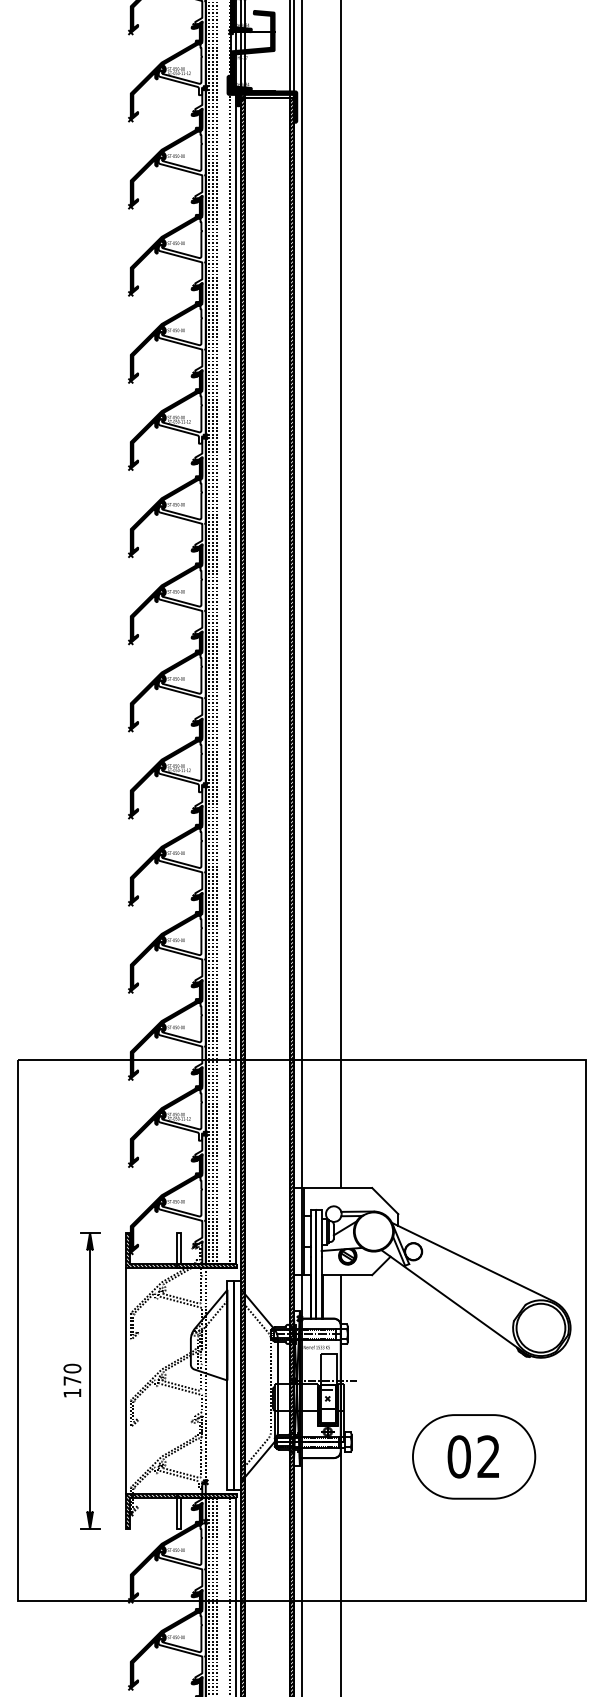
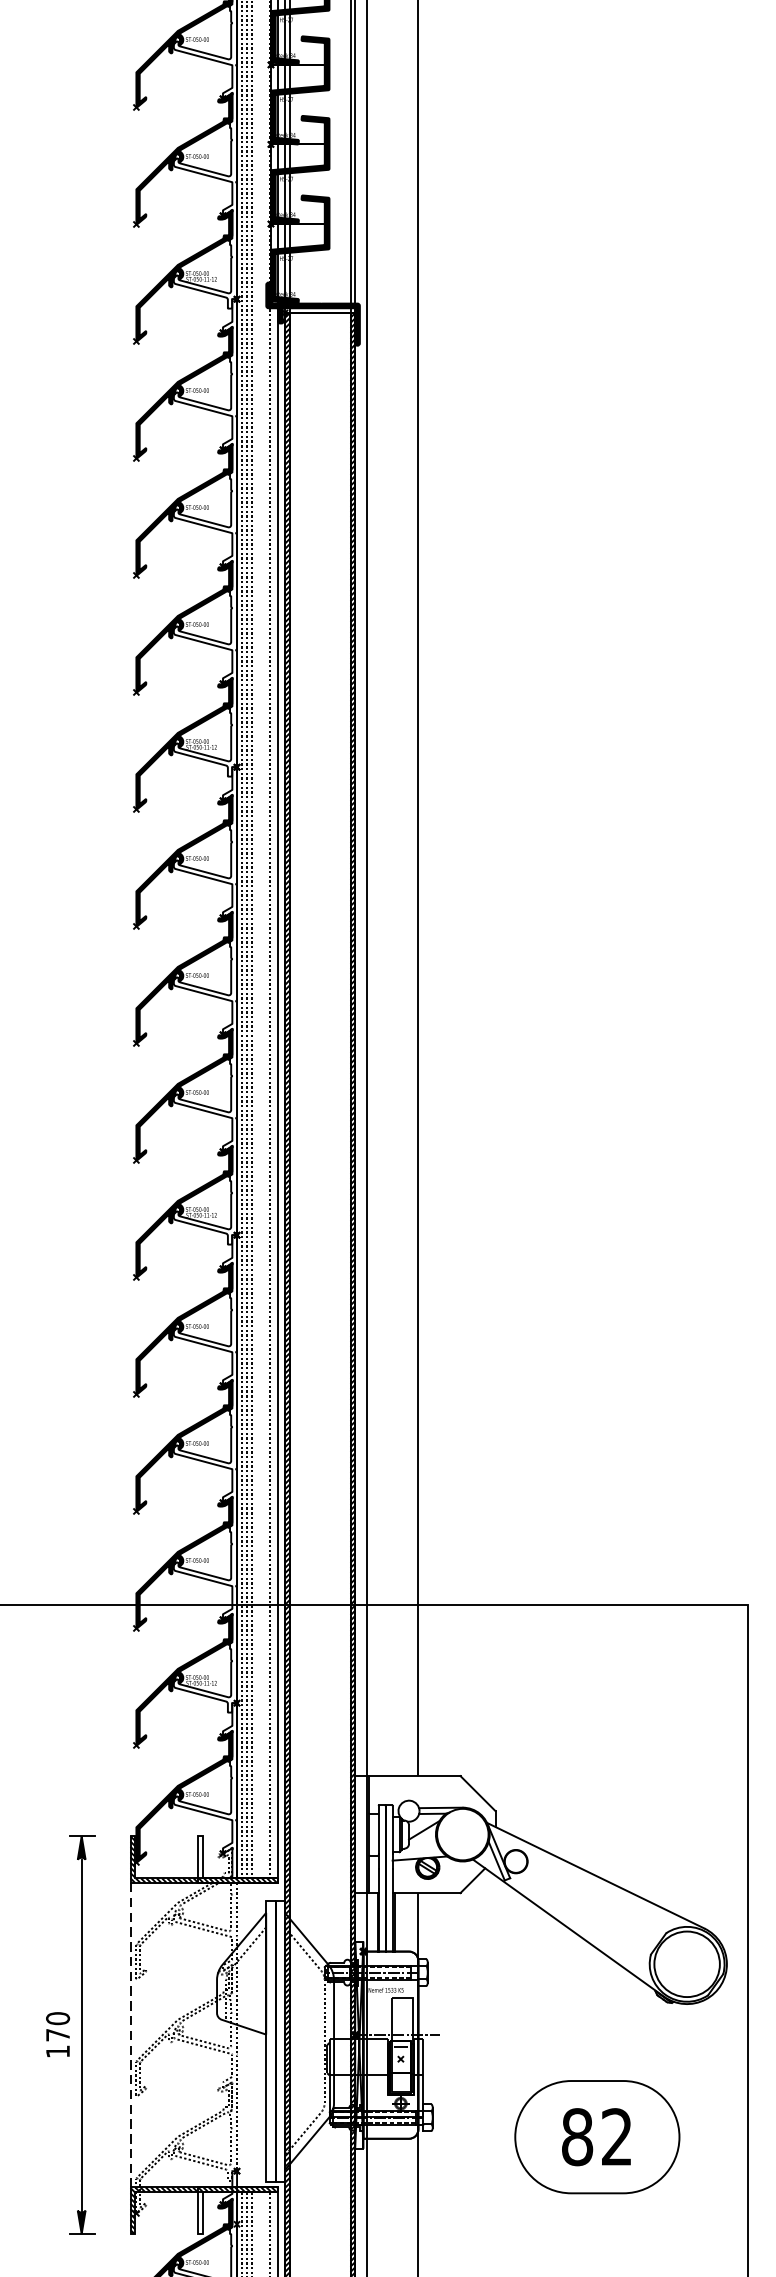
line: (126, 1381) -> (130, 2035), solid -> dashed
text: (458, 1456) -> (576, 2136), 02 -> 82

